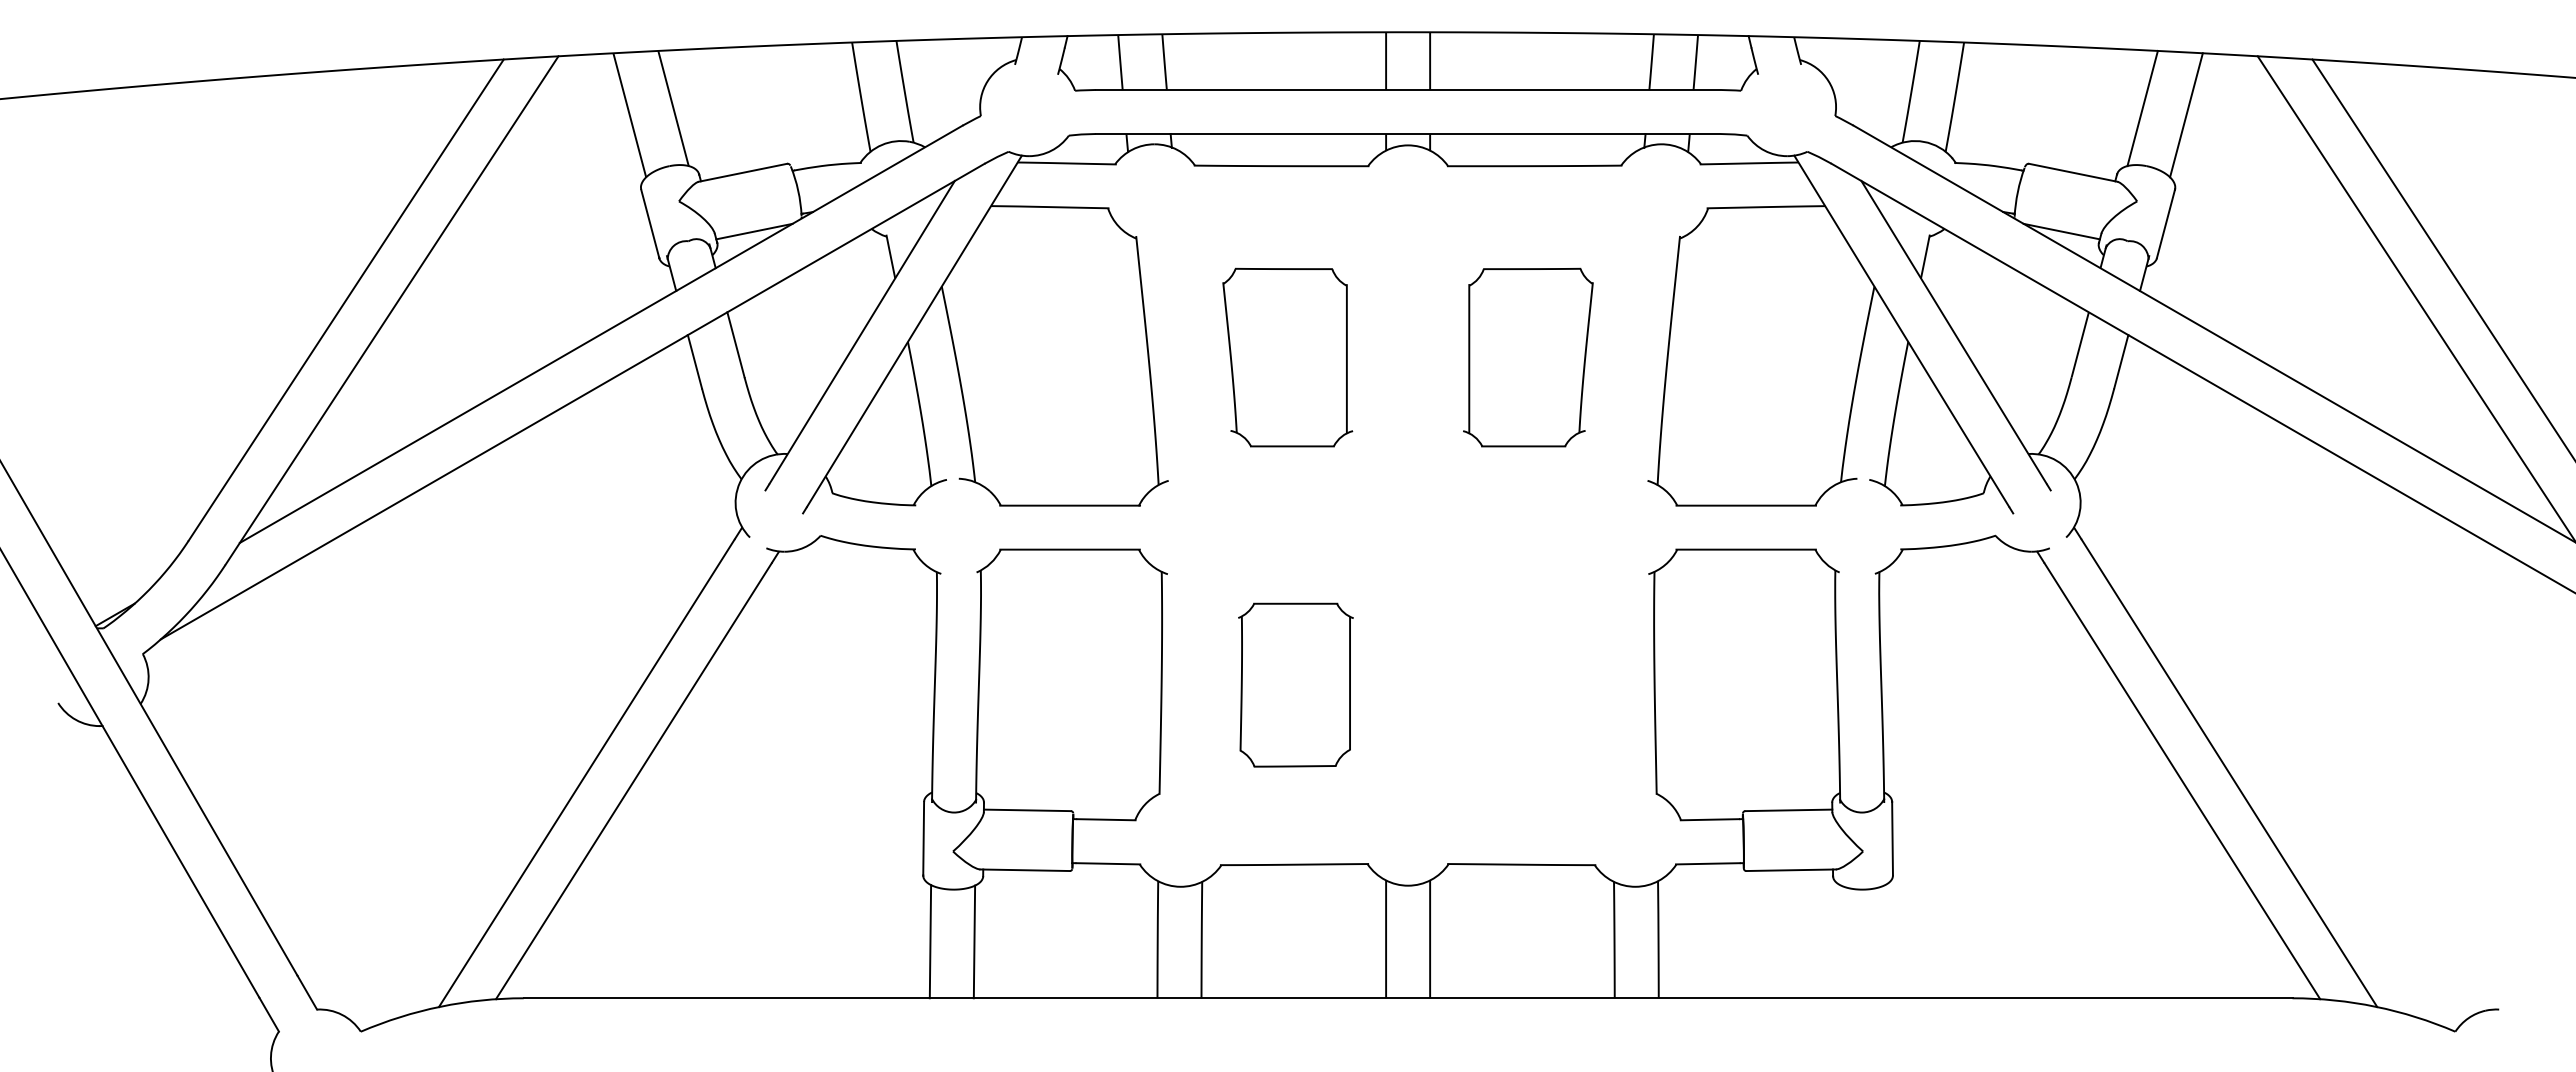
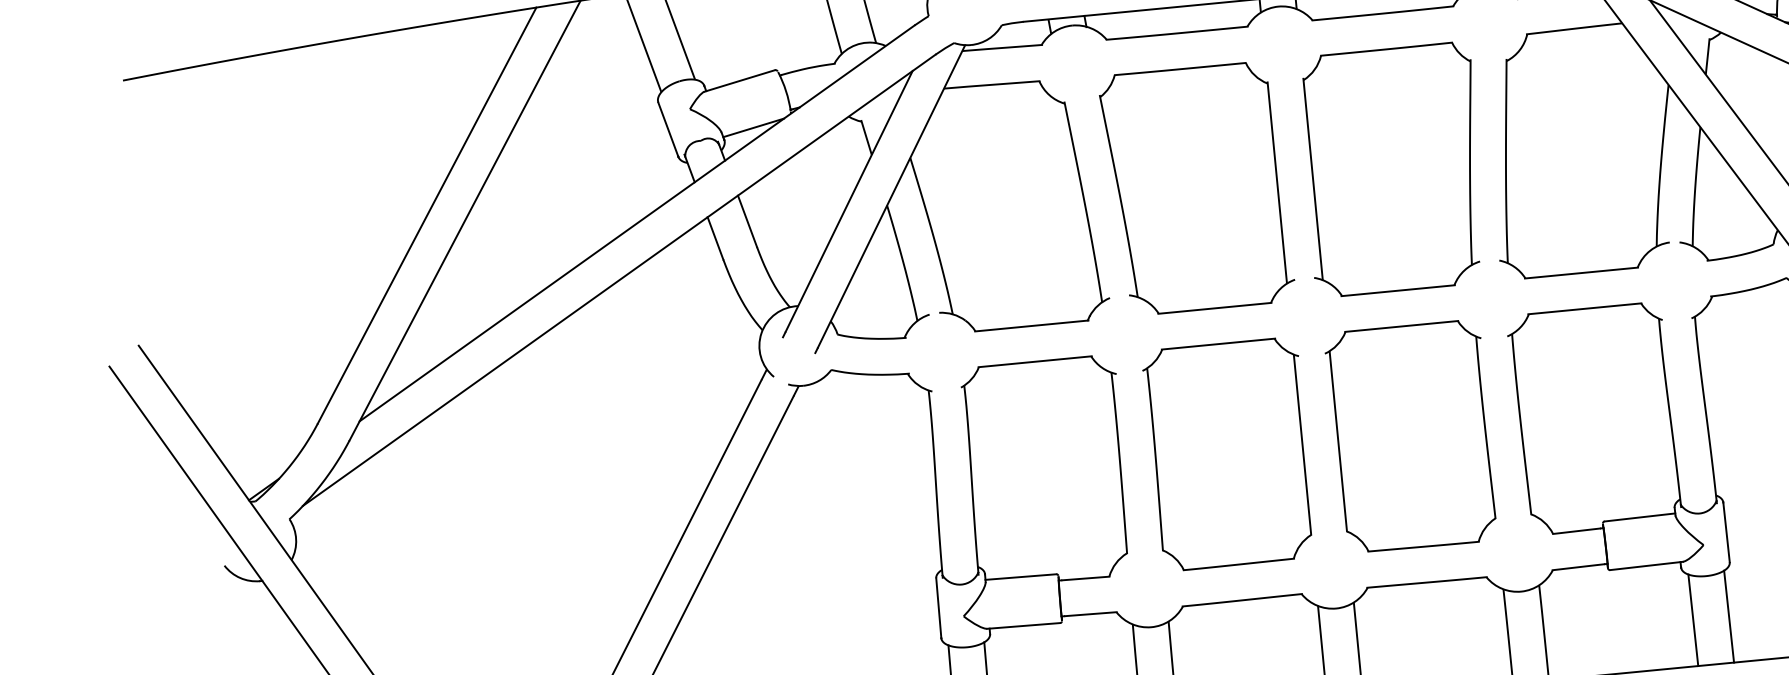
part: (1287, 357) -> (1196, 188), size x1.67
part: (1527, 357) -> (1392, 169), size x1.67
part: (1295, 684) -> (1229, 453), size x1.67
part: (1520, 684) -> (1411, 436), added
line: (1841, 941) -> (1693, 619), added
line: (1885, 941) -> (1728, 616), added

